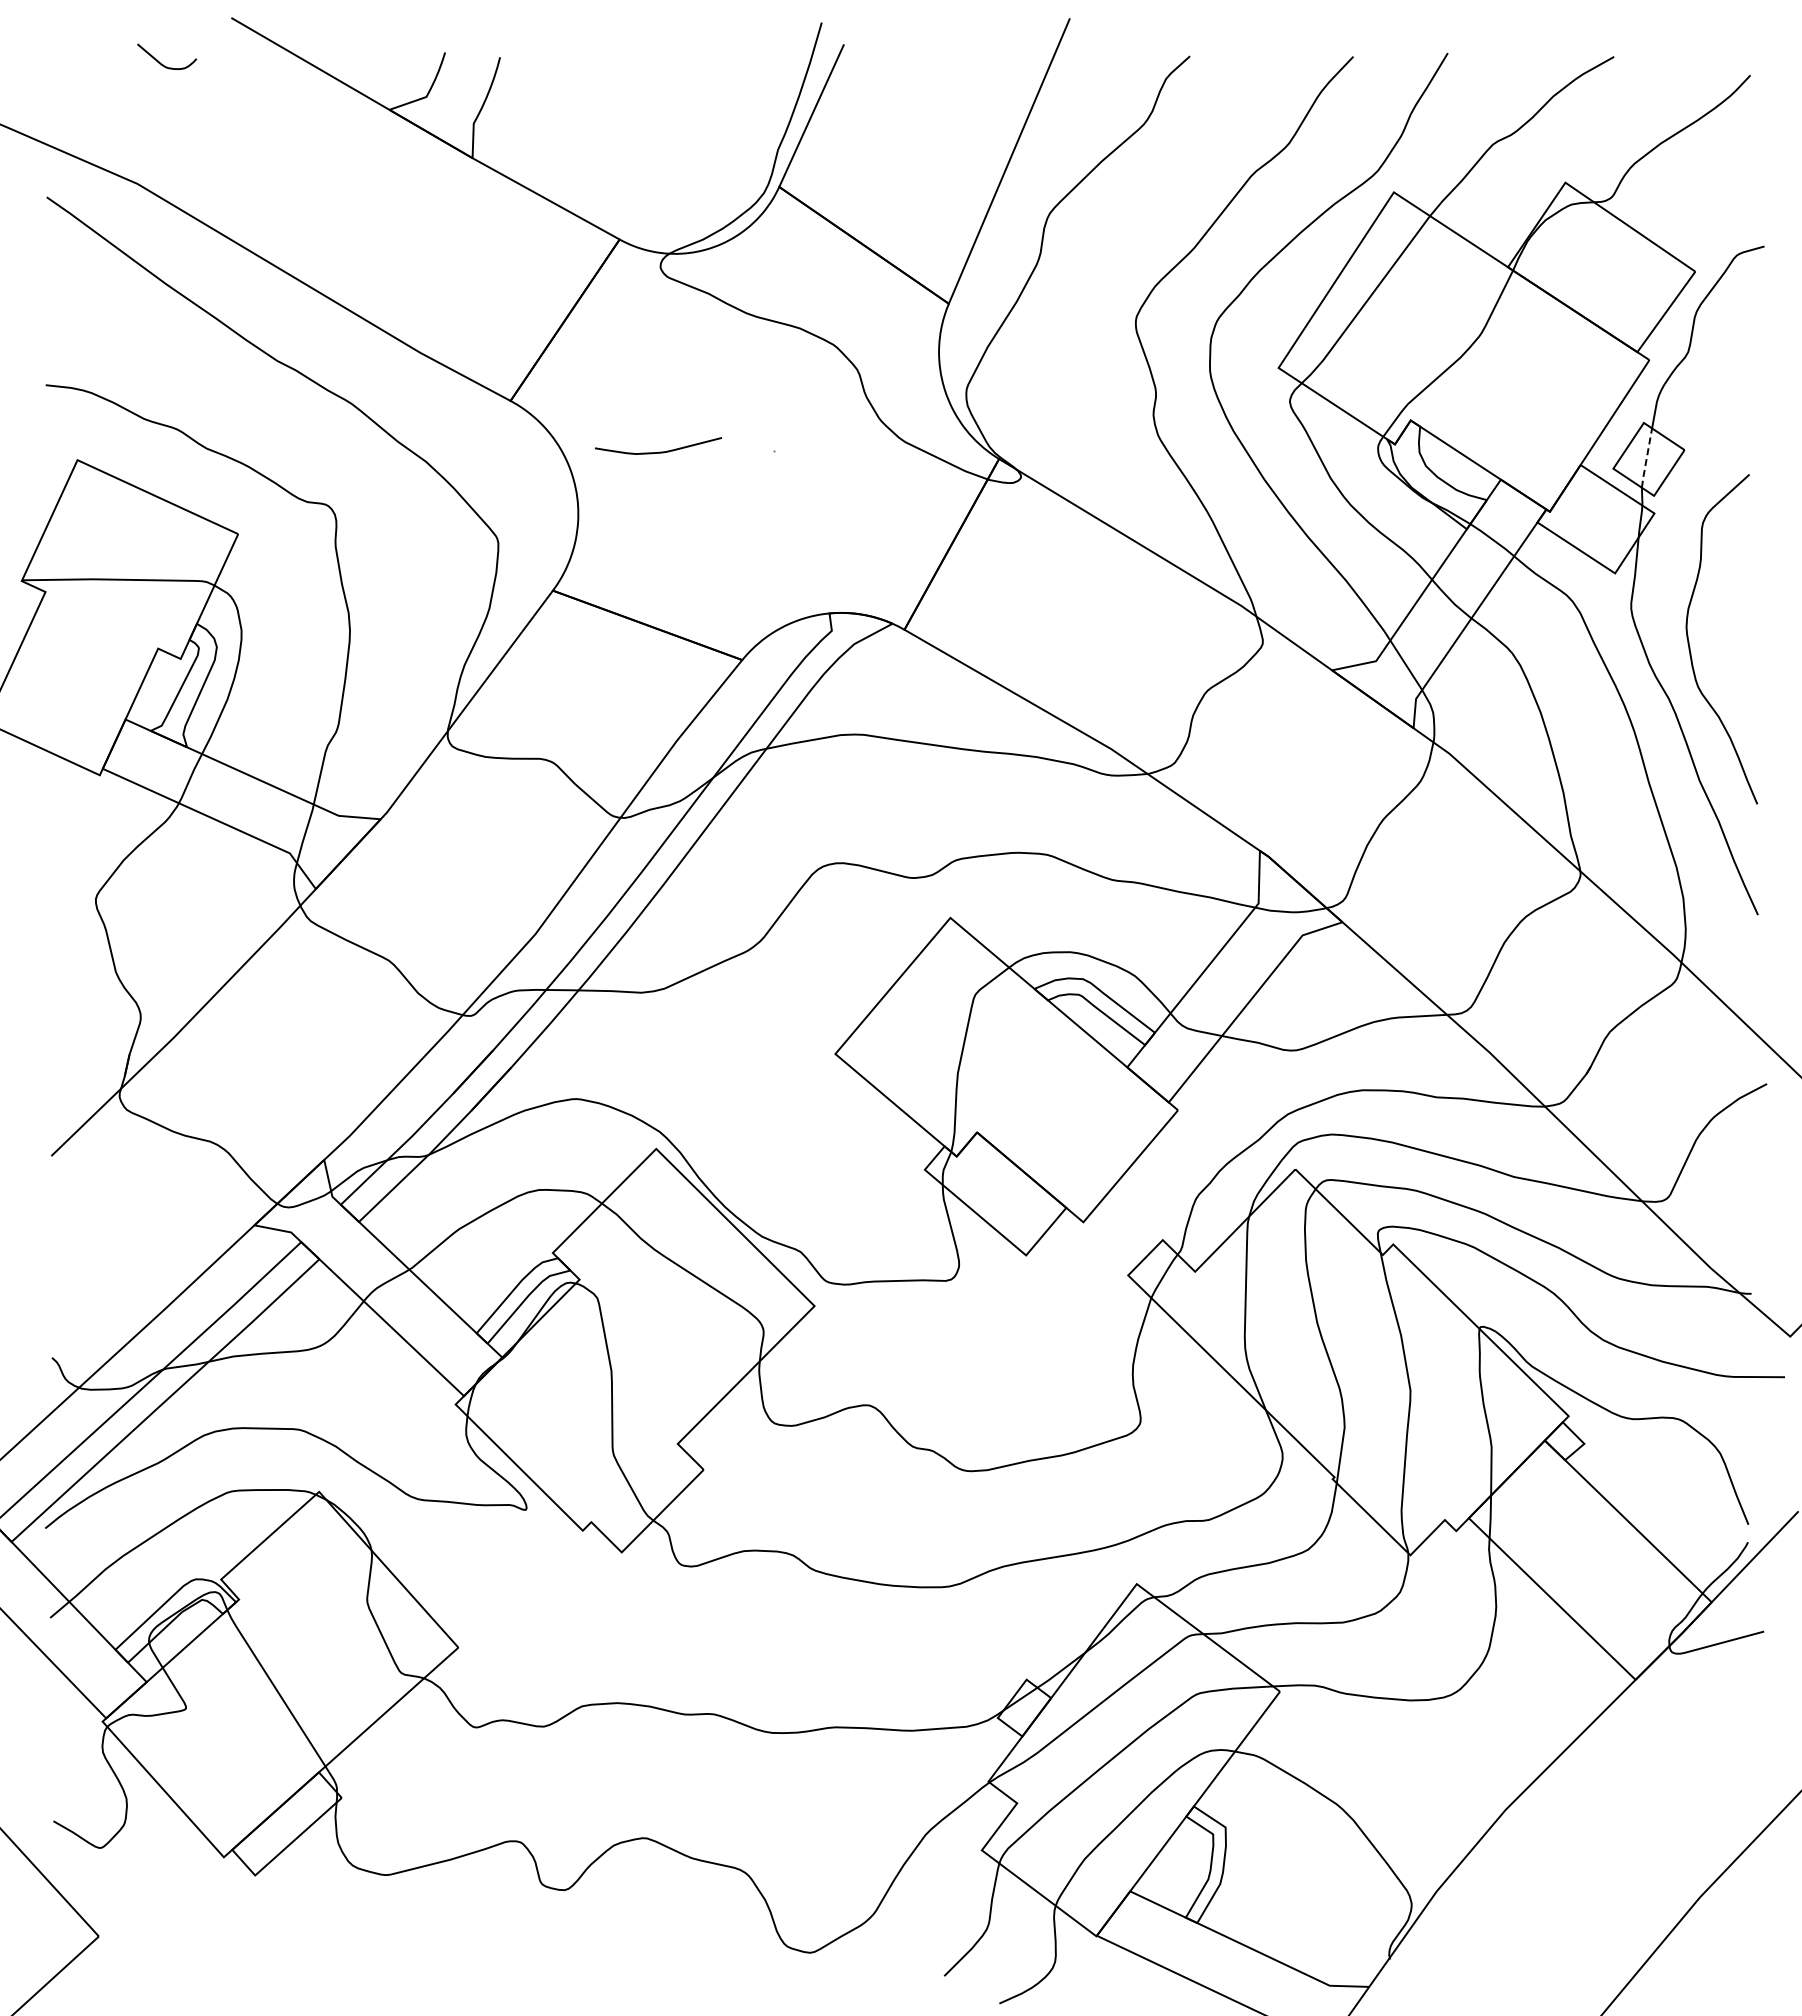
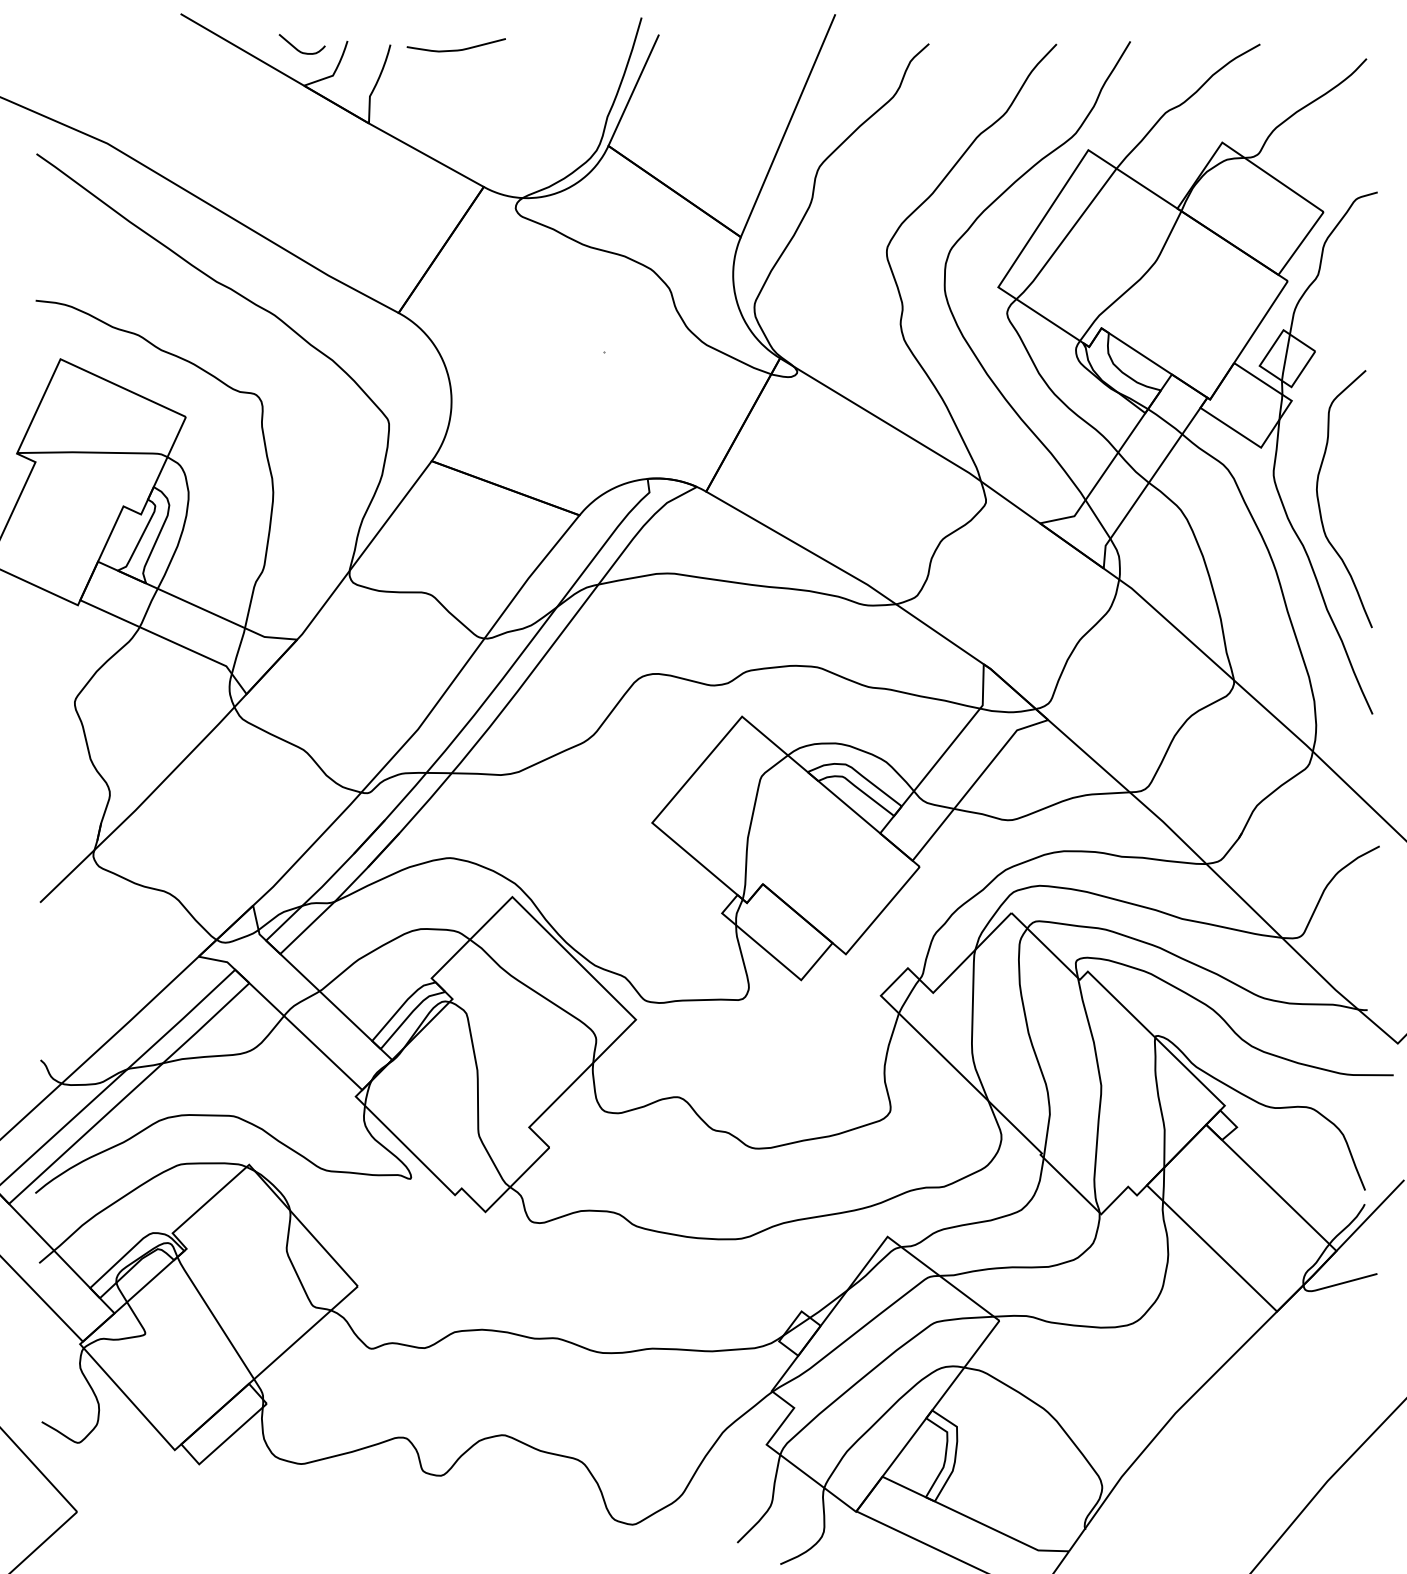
curve: (163, 64) -> (299, 50), moved
curve: (659, 451) -> (457, 49), moved
line: (1646, 458) -> (1285, 357), dashed -> solid

